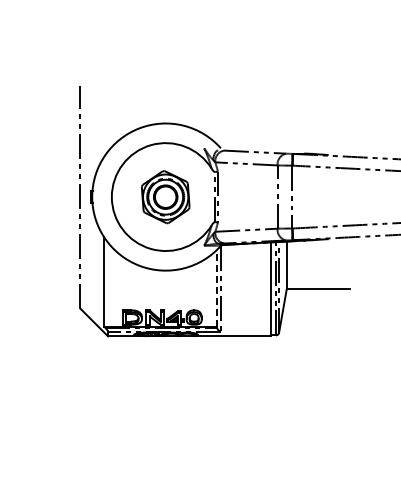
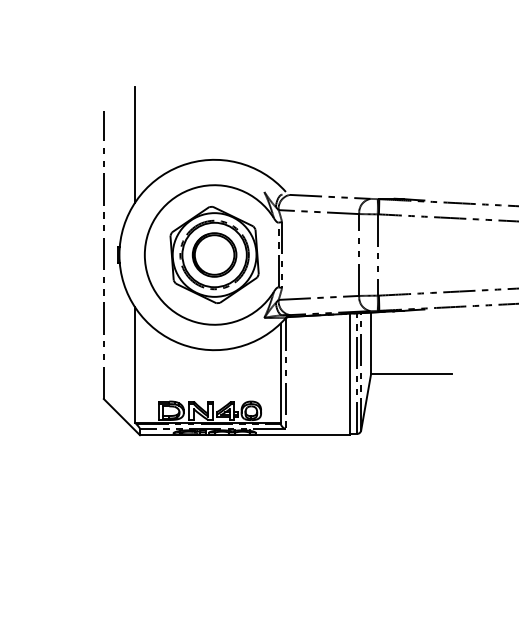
line: (104, 111) -> (135, 144), added
part: (165, 197) -> (214, 255), size x1.43
line: (216, 287) -> (280, 371), dashed -> solid

